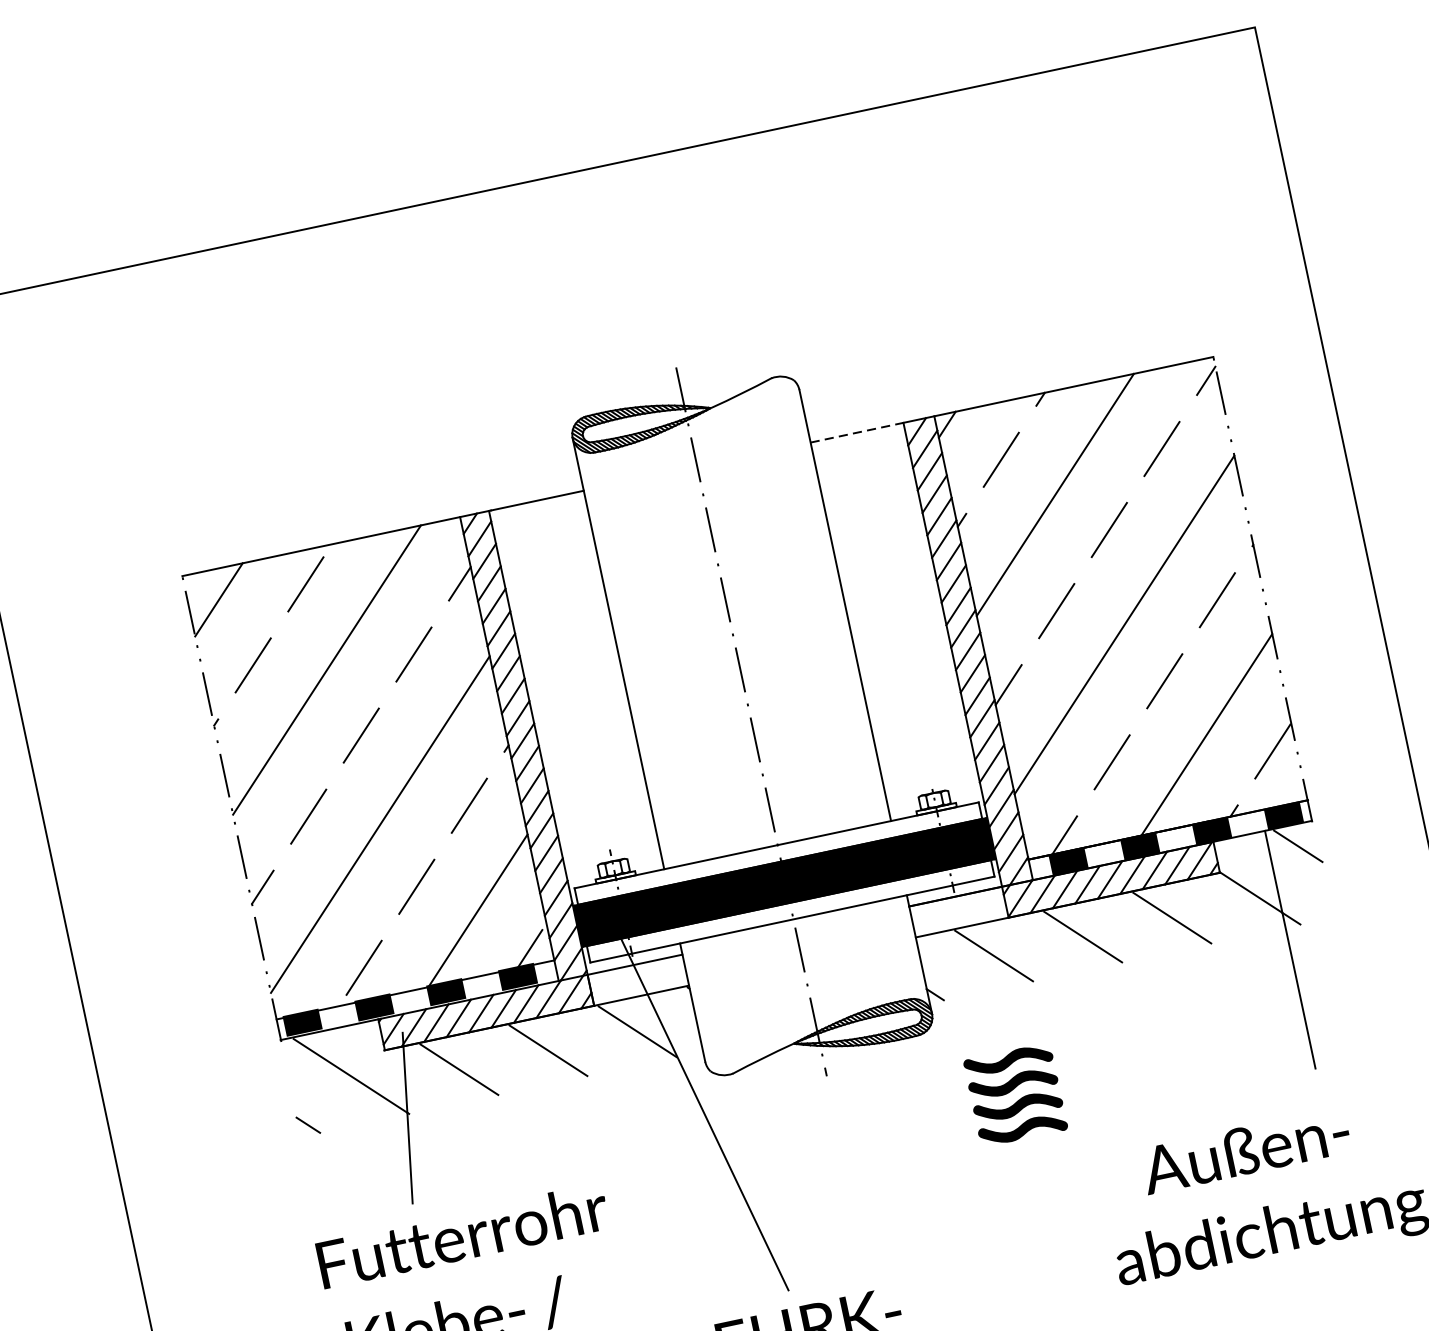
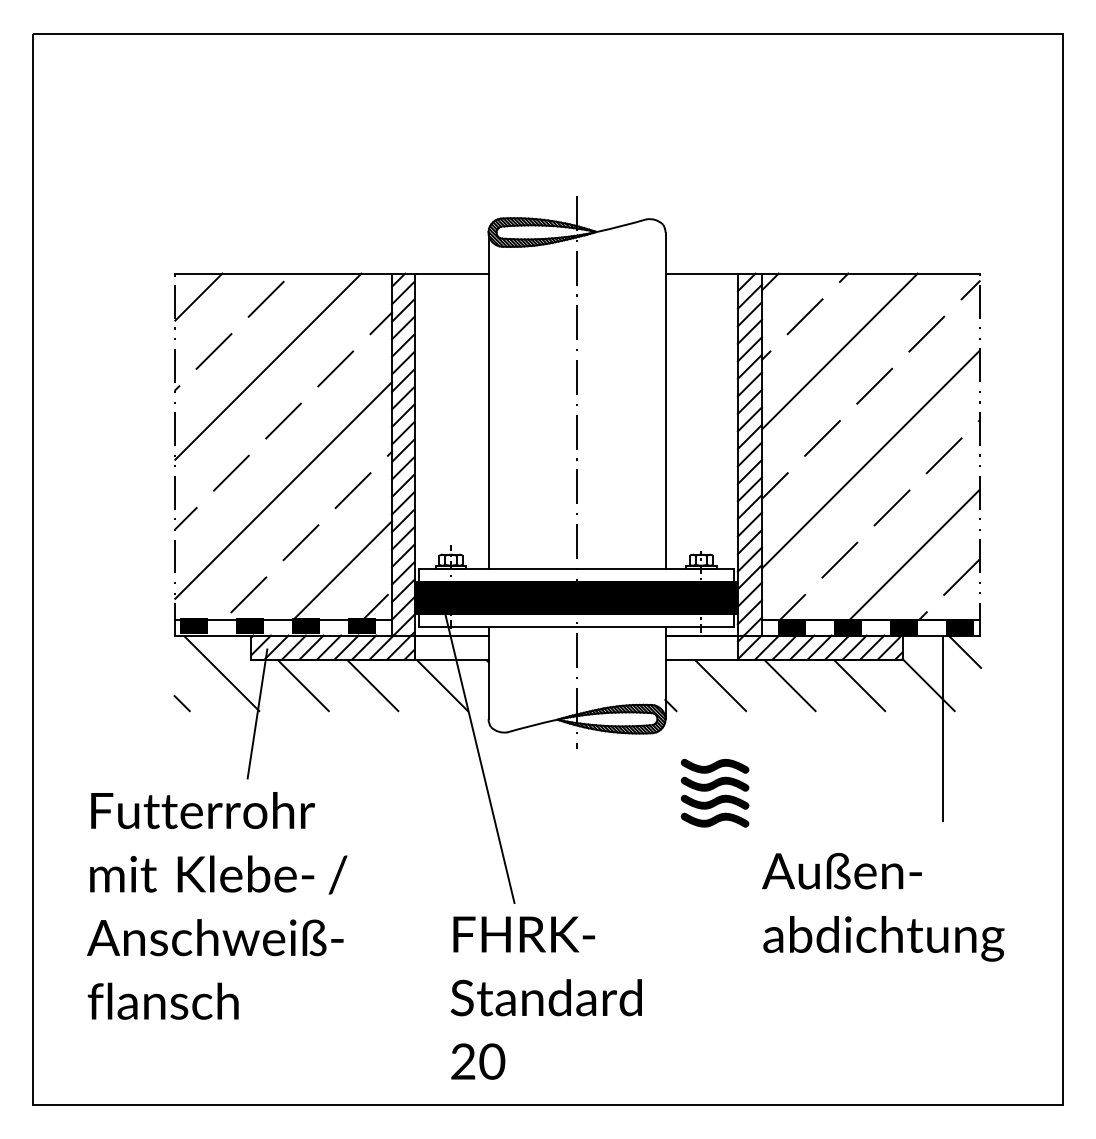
line: (858, 432) -> (702, 273), dashed -> solid
text: (1245, 1151) -> (841, 871), moved
text: (463, 1235) -> (203, 810), moved

